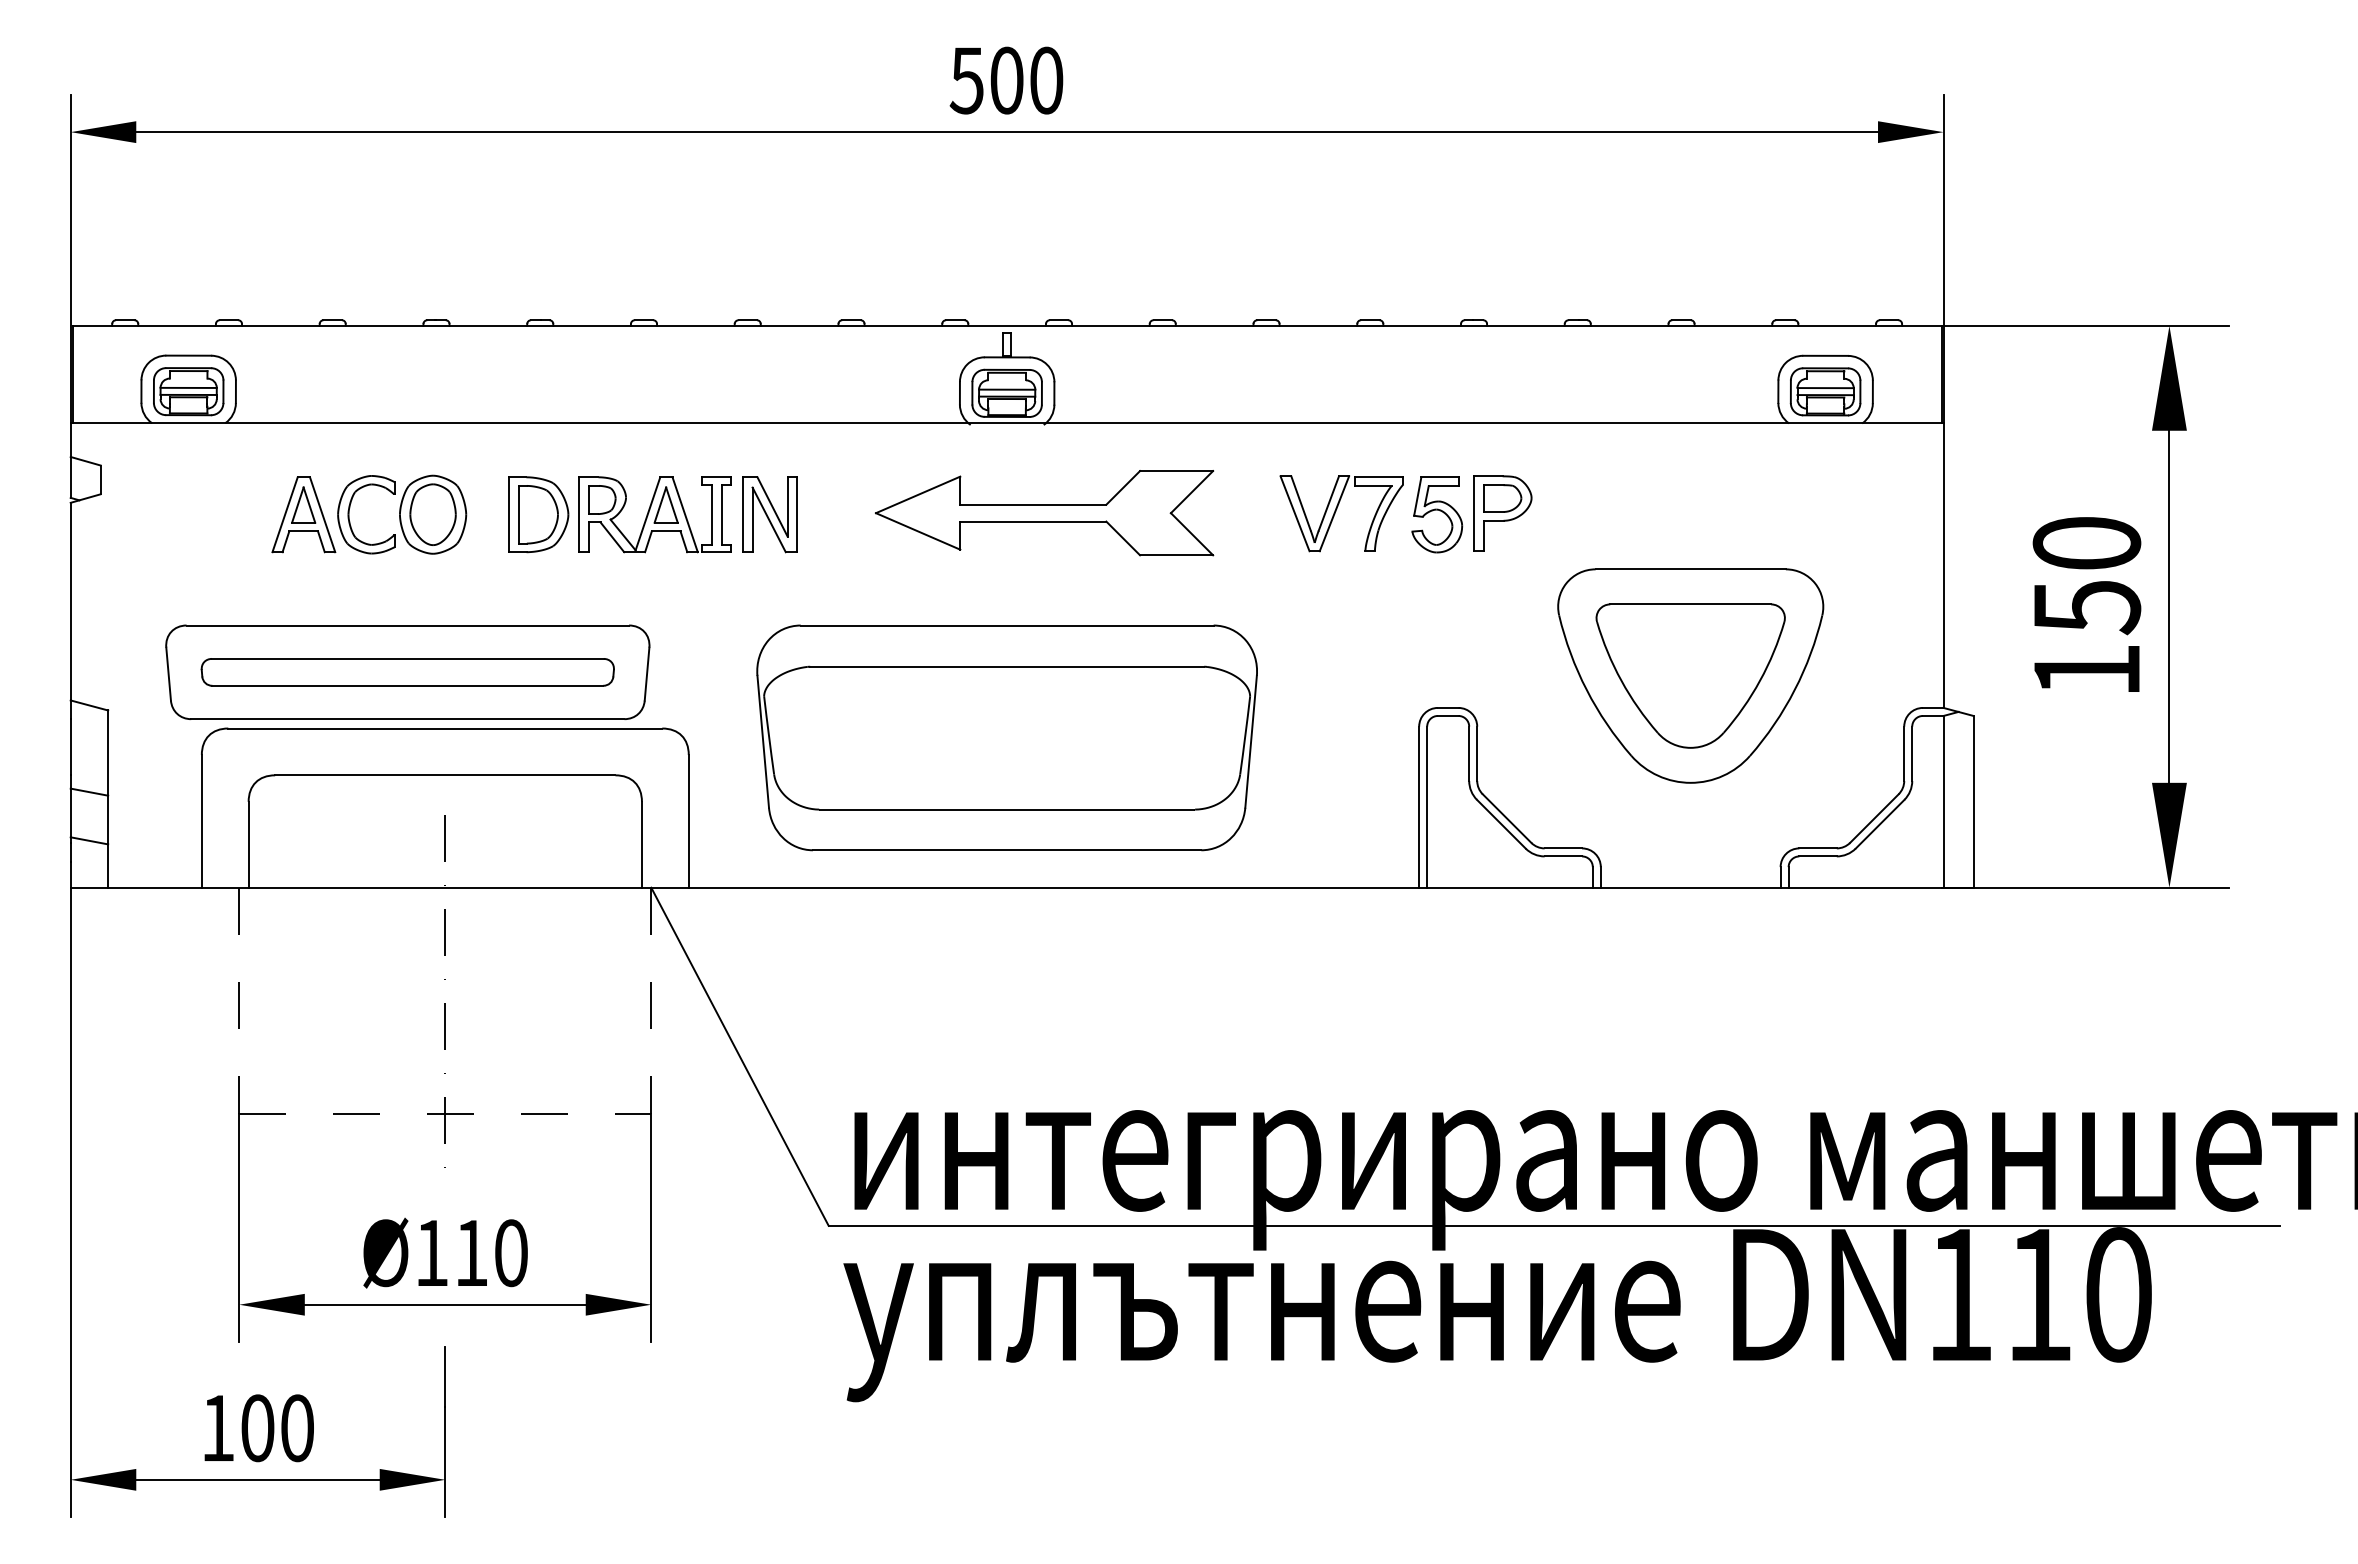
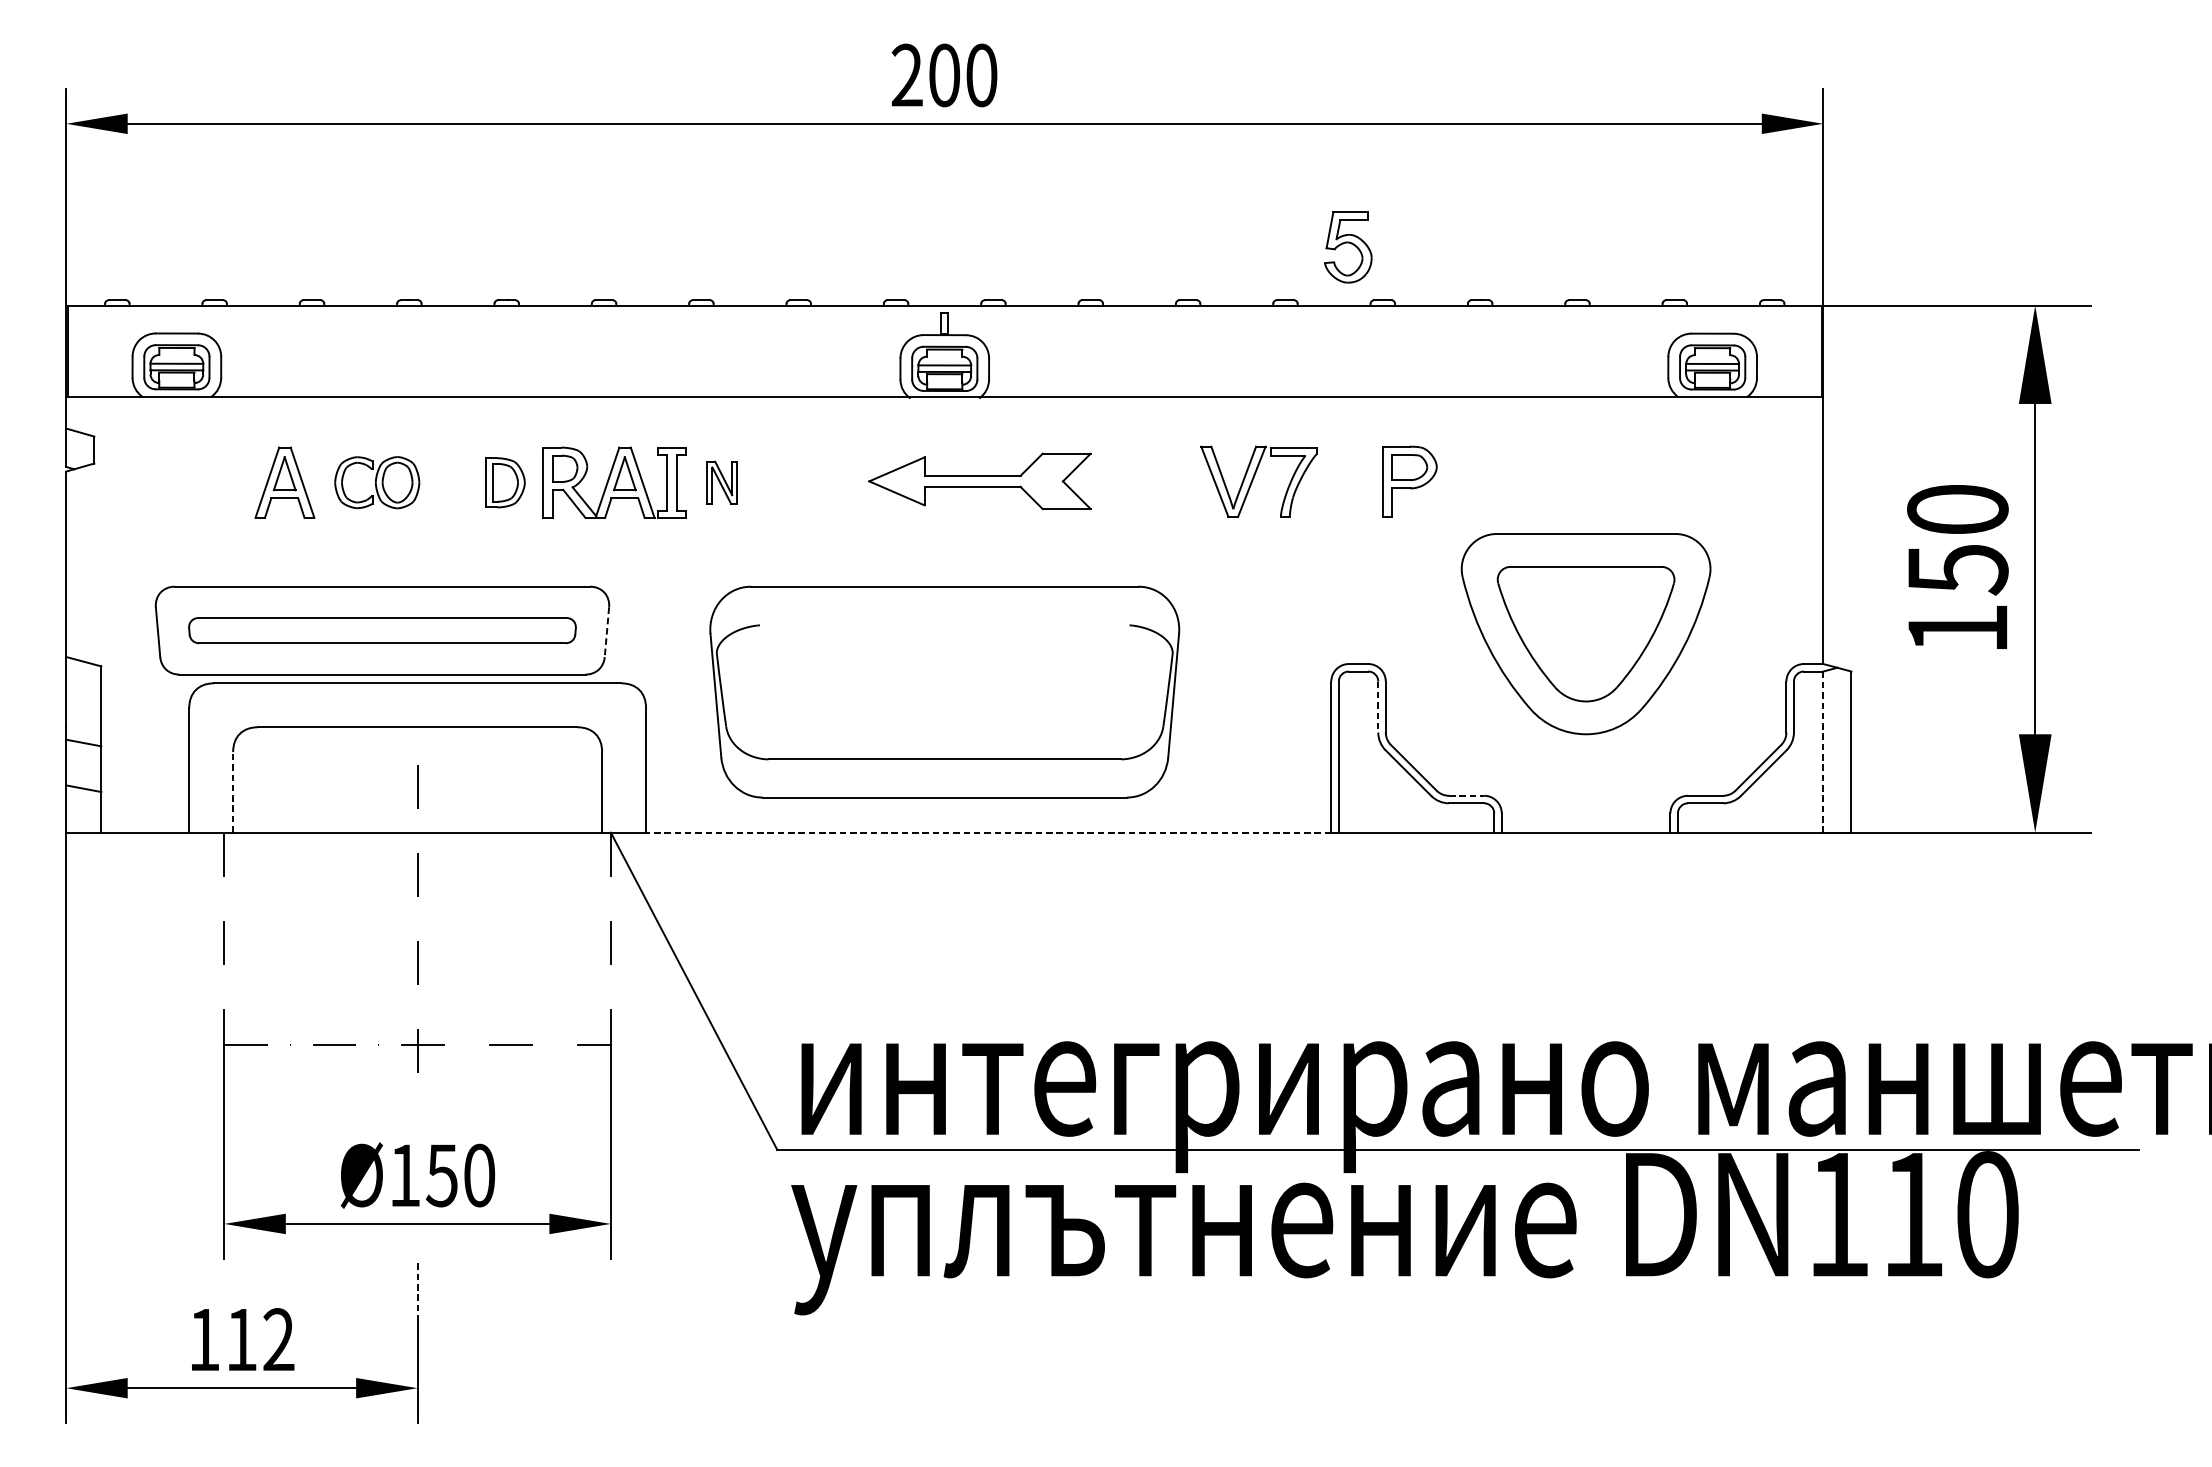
text: (966, 80) -> (906, 75), 500 -> 200
part: (1044, 513) -> (979, 481), size x0.7
part: (402, 514) -> (377, 482), size x0.7
part: (538, 514) -> (505, 482), size x0.7
part: (769, 514) -> (721, 482), size x0.6
part: (1437, 514) -> (1348, 247), moved
line: (1007, 666) -> (945, 625), removed
line: (647, 674) -> (607, 632), solid -> dashed
line: (1469, 754) -> (1378, 707), solid -> dashed
line: (1943, 801) -> (1823, 751), solid -> dashed
line: (248, 844) -> (233, 792), solid -> dashed
line: (1563, 848) -> (1466, 795), solid -> dashed
line: (1053, 887) -> (988, 832), solid -> dashed
text: (470, 1253) -> (441, 1175), Ø110 -> Ø150
line: (445, 1377) -> (417, 1292), solid -> dashed
text: (277, 1428) -> (260, 1340), 100 -> 112

